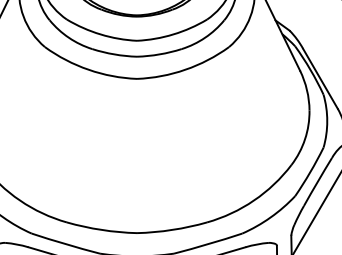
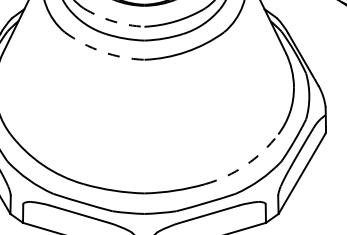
arc: (101, 34) -> (113, 21), solid -> dashed
arc: (88, 69) -> (102, 51), solid -> dashed
arc: (253, 200) -> (245, 165), solid -> dashed

